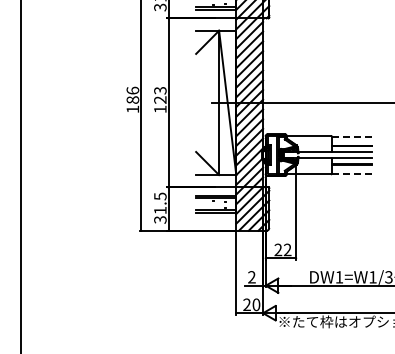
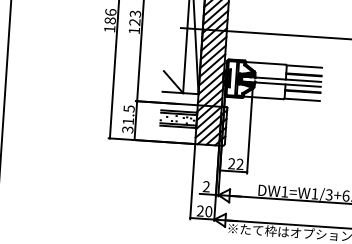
line: (351, 136) -> (304, 66), dashed -> solid
line: (351, 173) -> (301, 99), dashed -> solid

